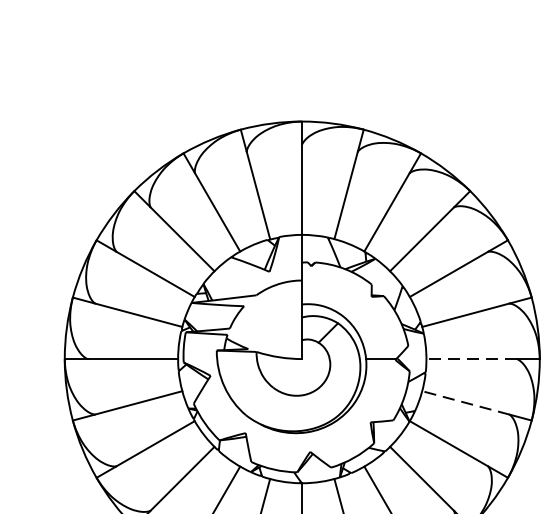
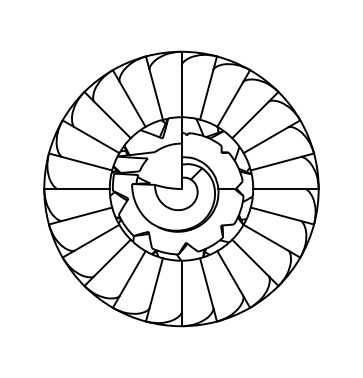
line: (470, 358) -> (278, 188), dashed -> solid
line: (465, 403) -> (275, 214), dashed -> solid

